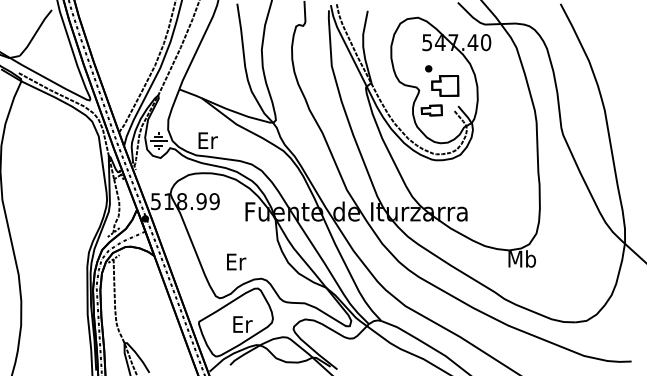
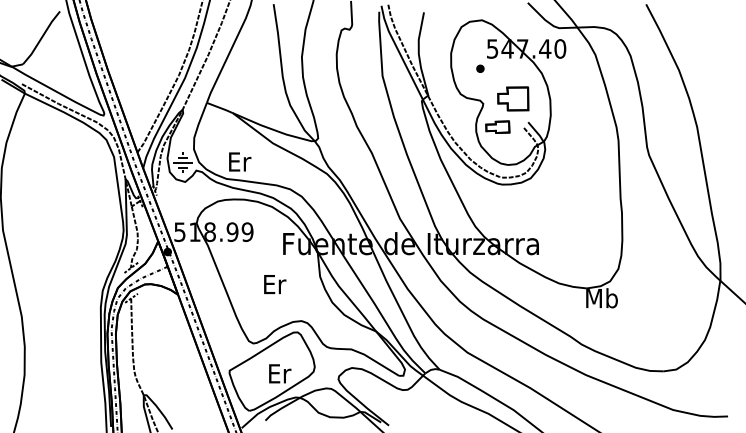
part: (428, 68) -> (480, 68), moved
text: (236, 261) -> (275, 283), moved

